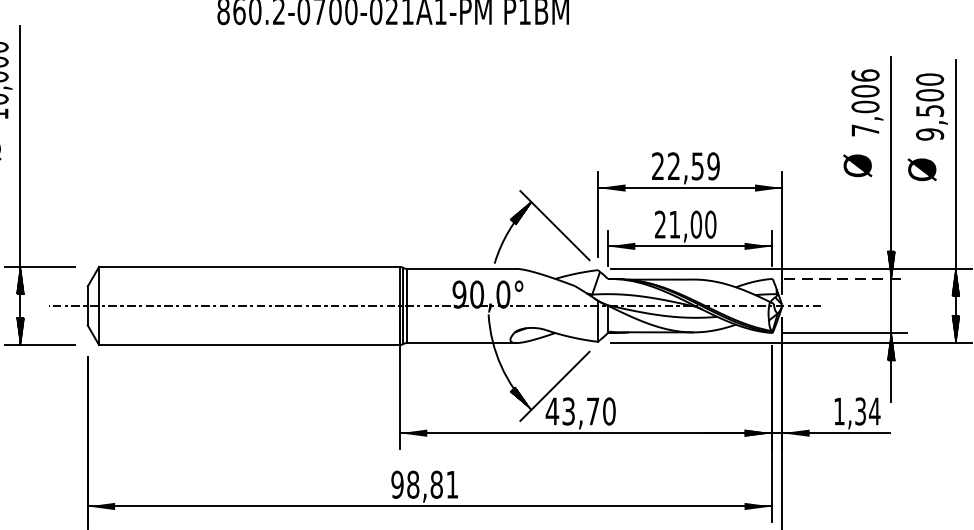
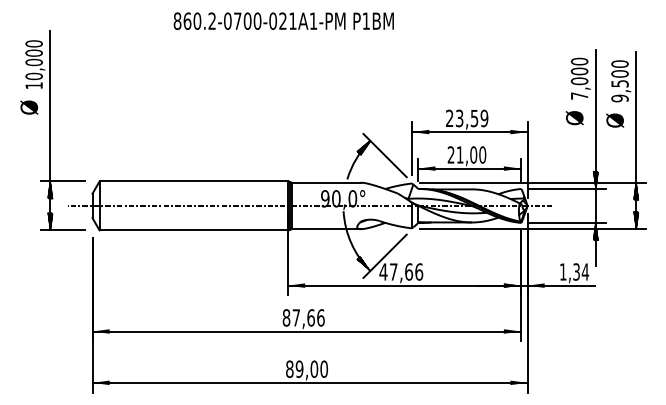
text: (865, 75) -> (579, 61), 7,006 -> 7,000
text: (673, 166) -> (459, 118), 22,59 -> 23,59
line: (846, 278) -> (567, 188), dashed -> solid
text: (589, 410) -> (406, 271), 43,70 -> 47,66
text: (424, 484) -> (303, 317), 98,81 -> 87,66

